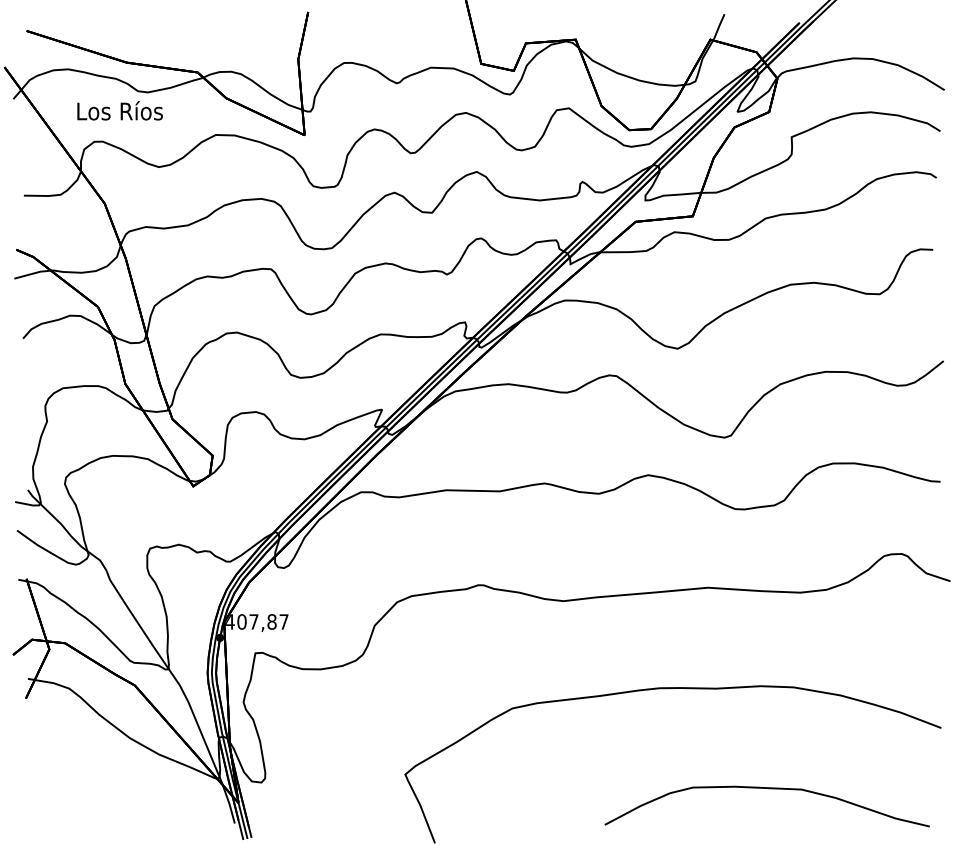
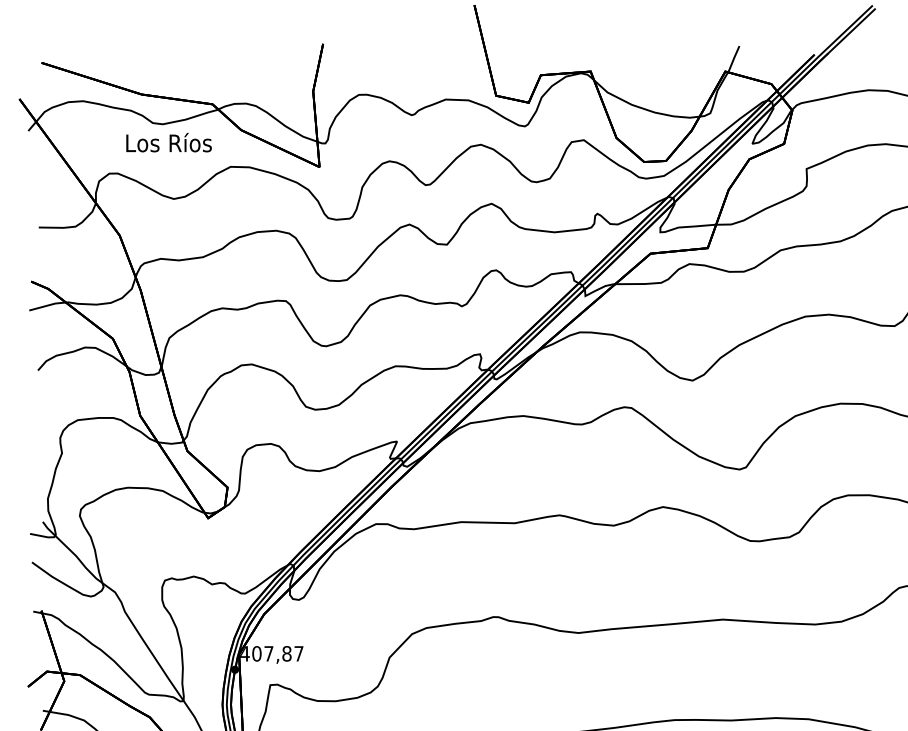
text: (119, 110) -> (168, 142), moved

